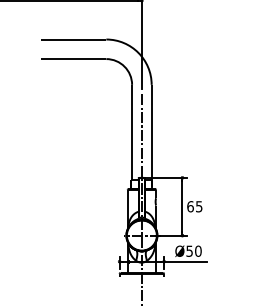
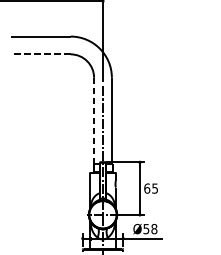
line: (73, 59) -> (40, 54), solid -> dashed
line: (132, 131) -> (94, 120), solid -> dashed
text: (198, 250) -> (154, 228), Ø50 -> Ø58

